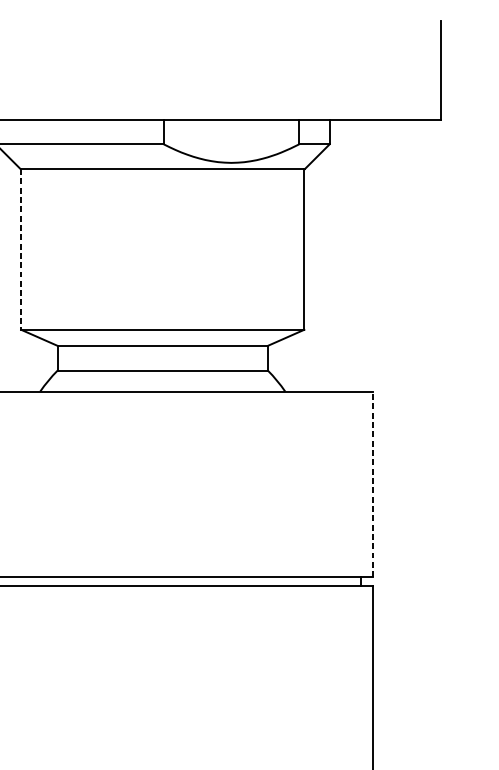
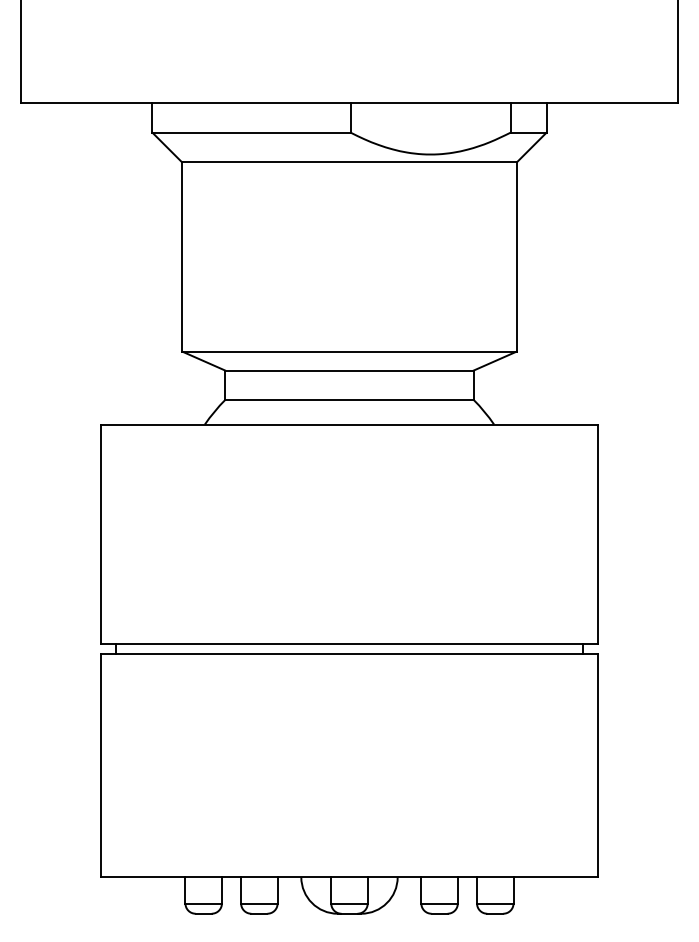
line: (21, 249) -> (182, 256), dashed -> solid
line: (372, 483) -> (597, 533), dashed -> solid

